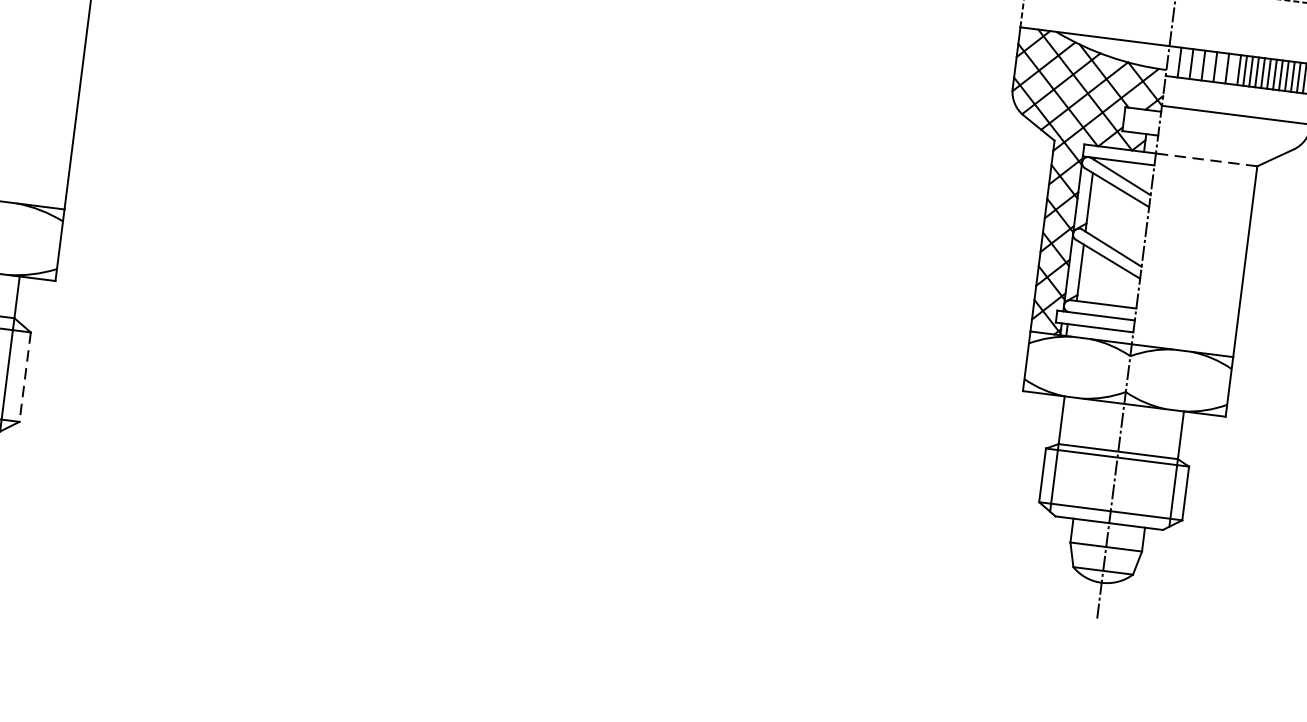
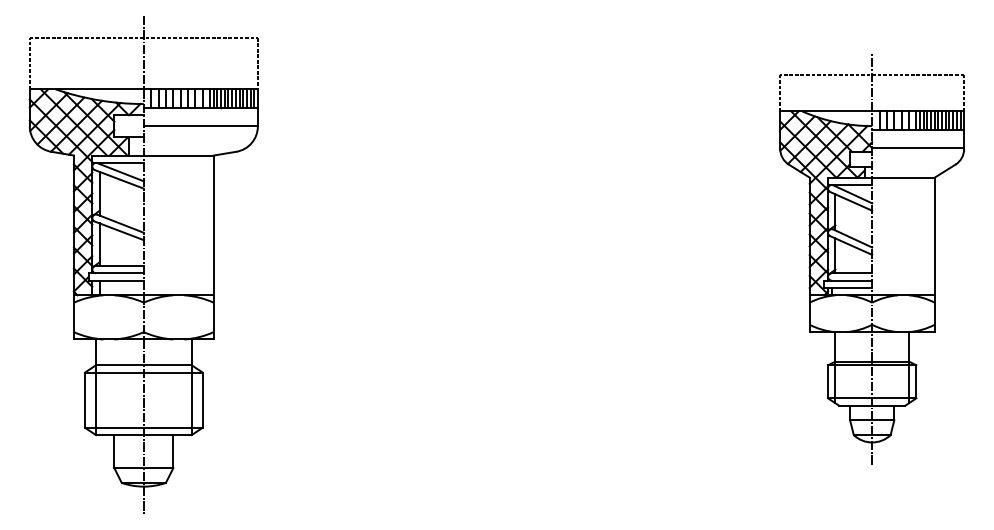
line: (1205, 159) -> (902, 177), dashed -> solid
line: (24, 377) -> (202, 400), dashed -> solid

